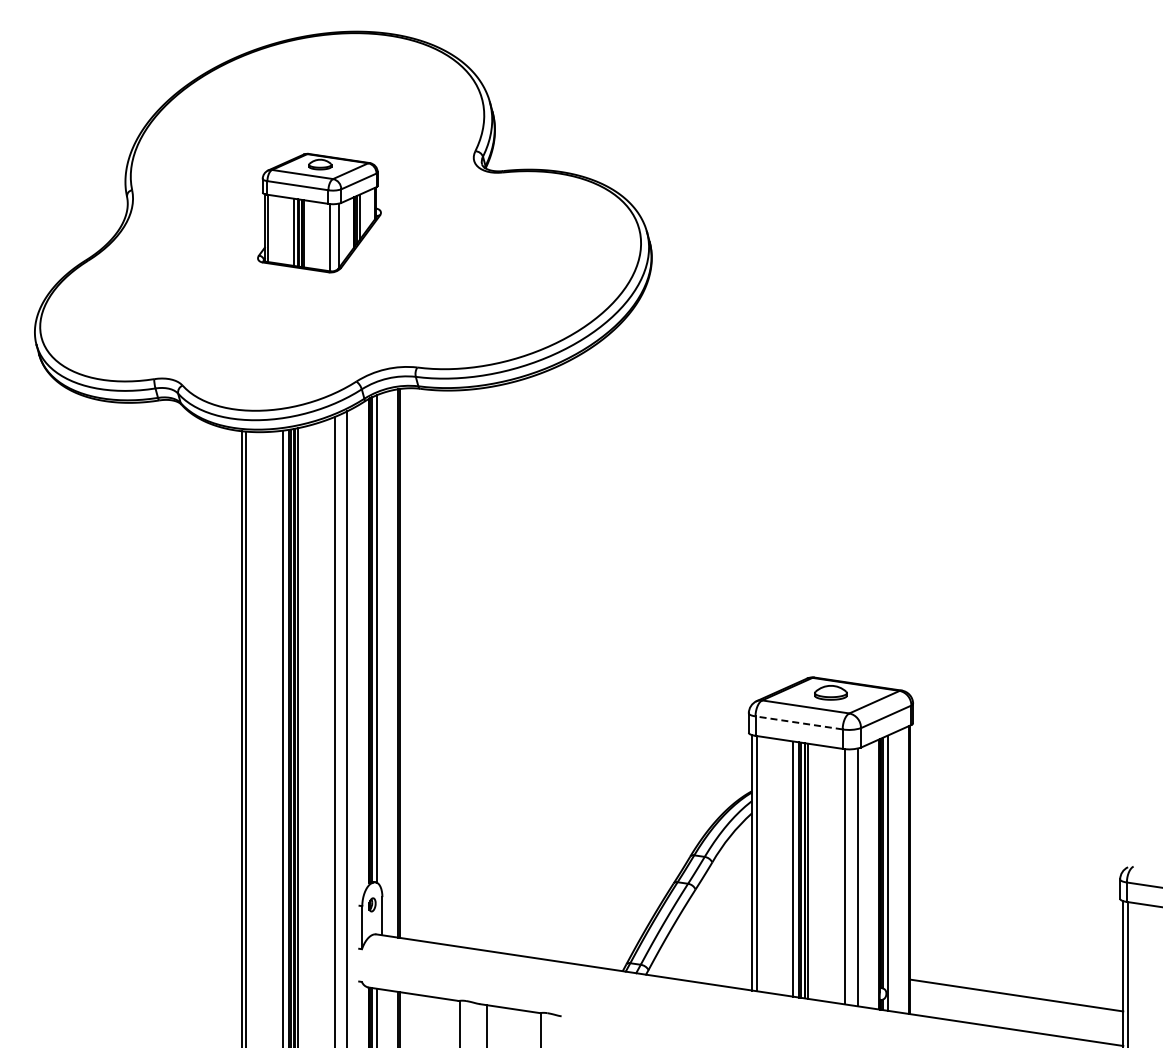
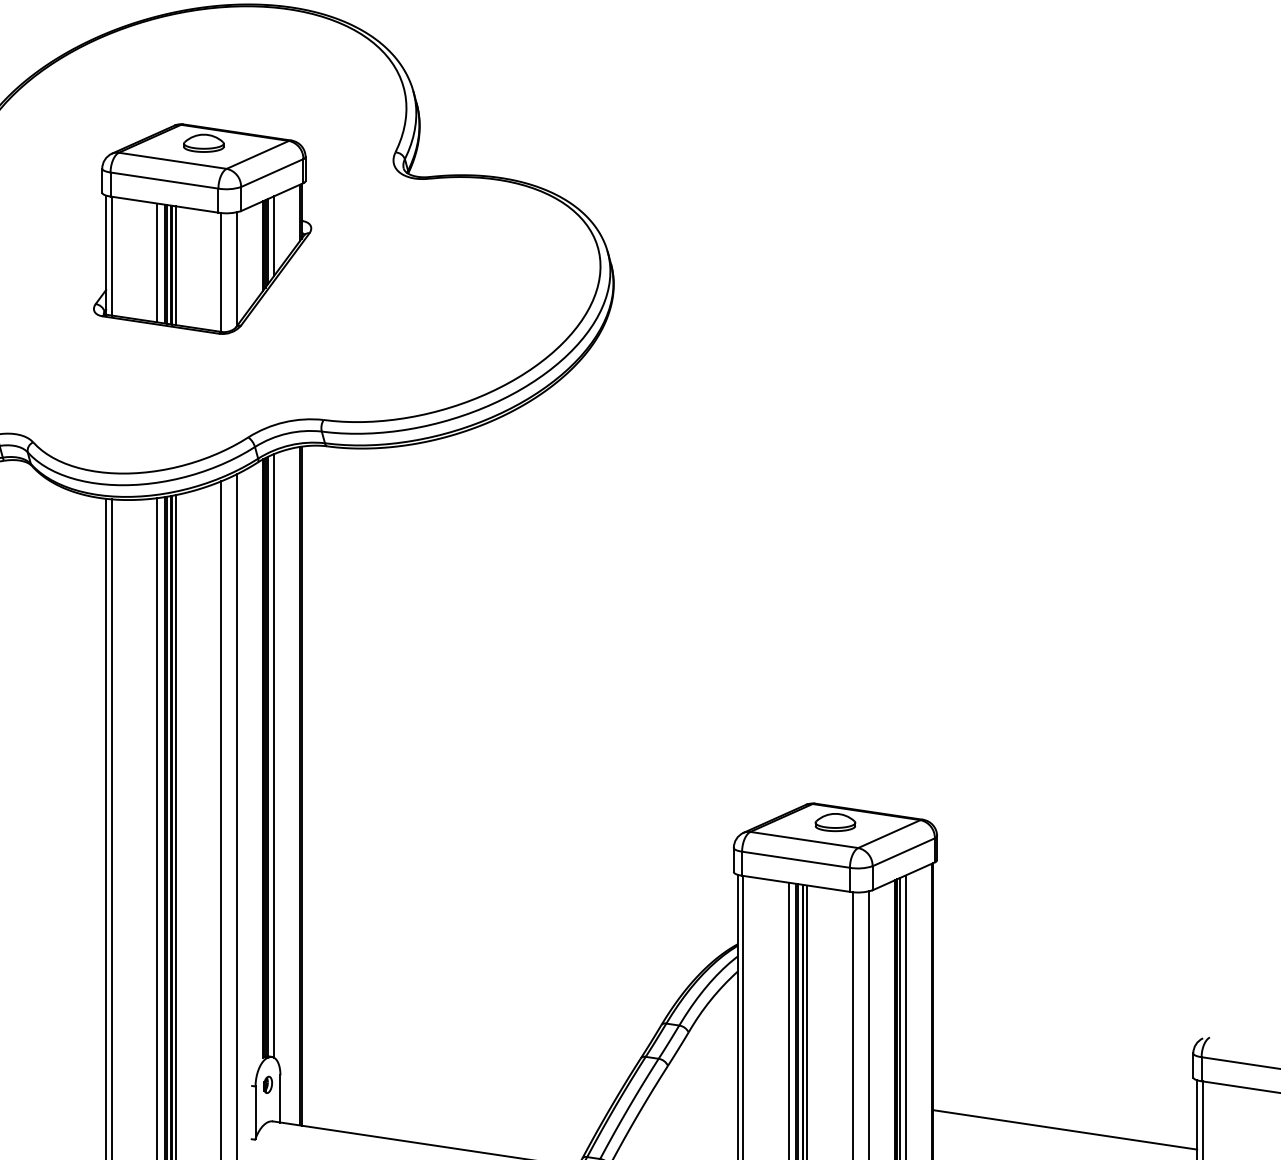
part: (319, 212) -> (202, 228), size x1.43
line: (798, 722) -> (795, 859), dashed -> solid
line: (1016, 941) -> (1065, 1130), added

